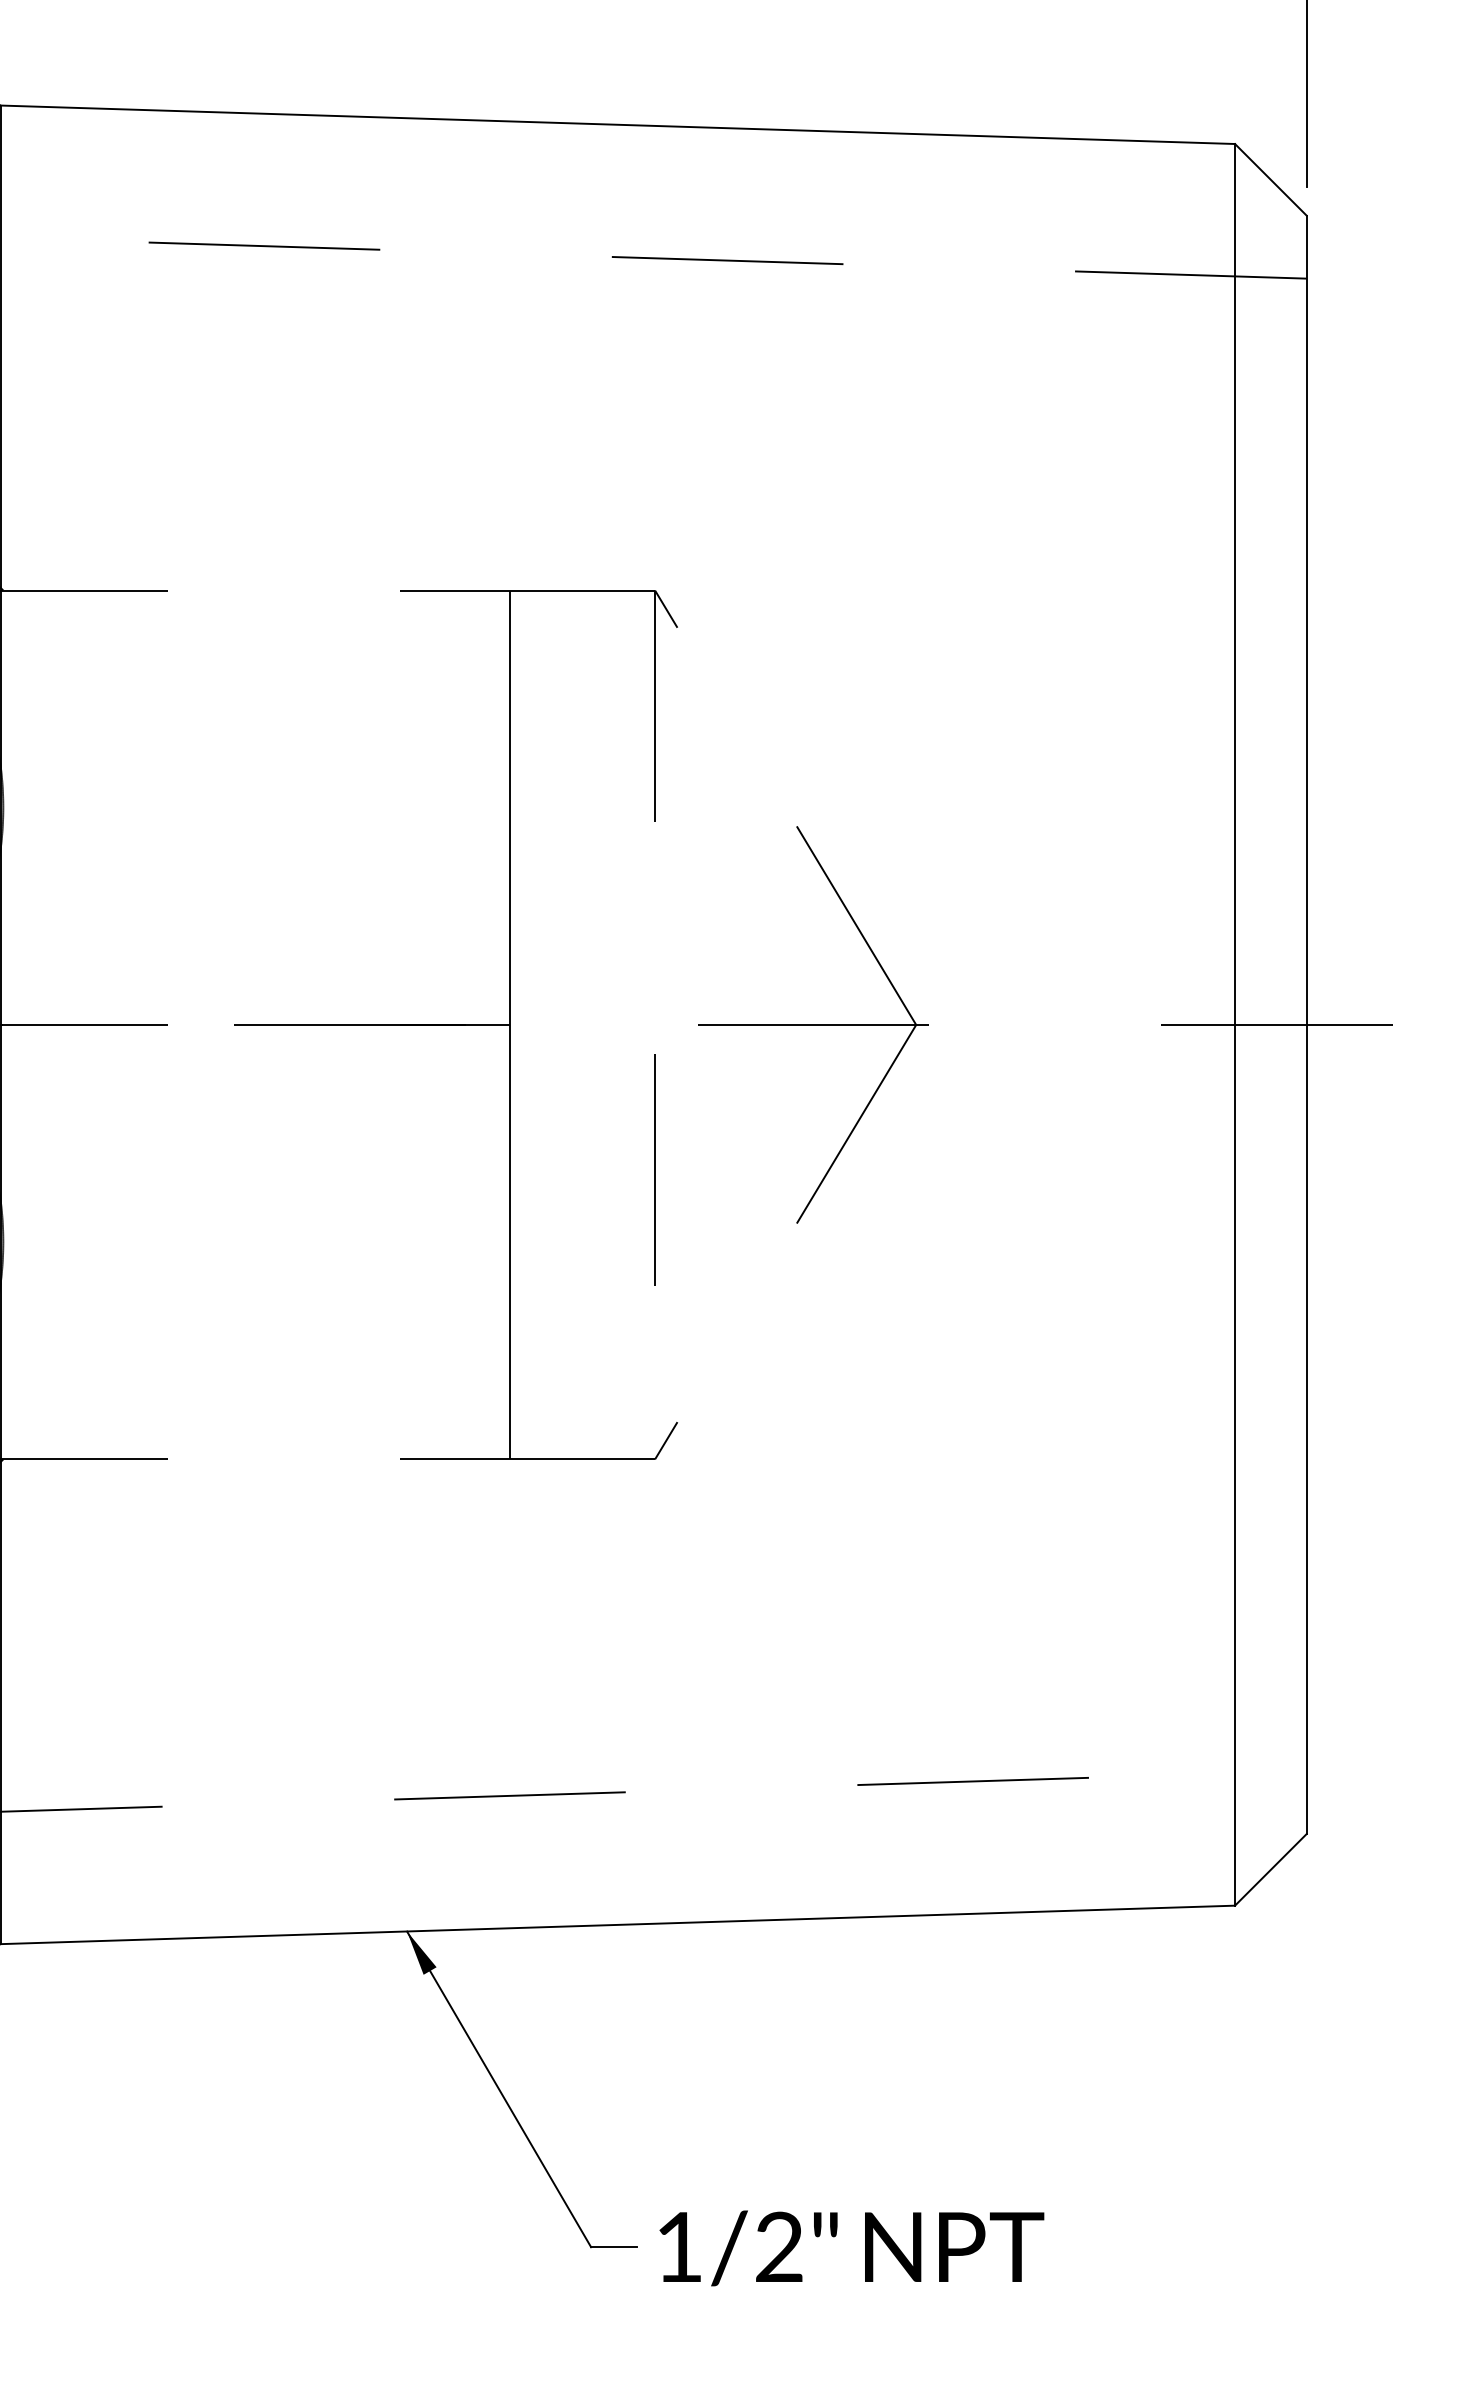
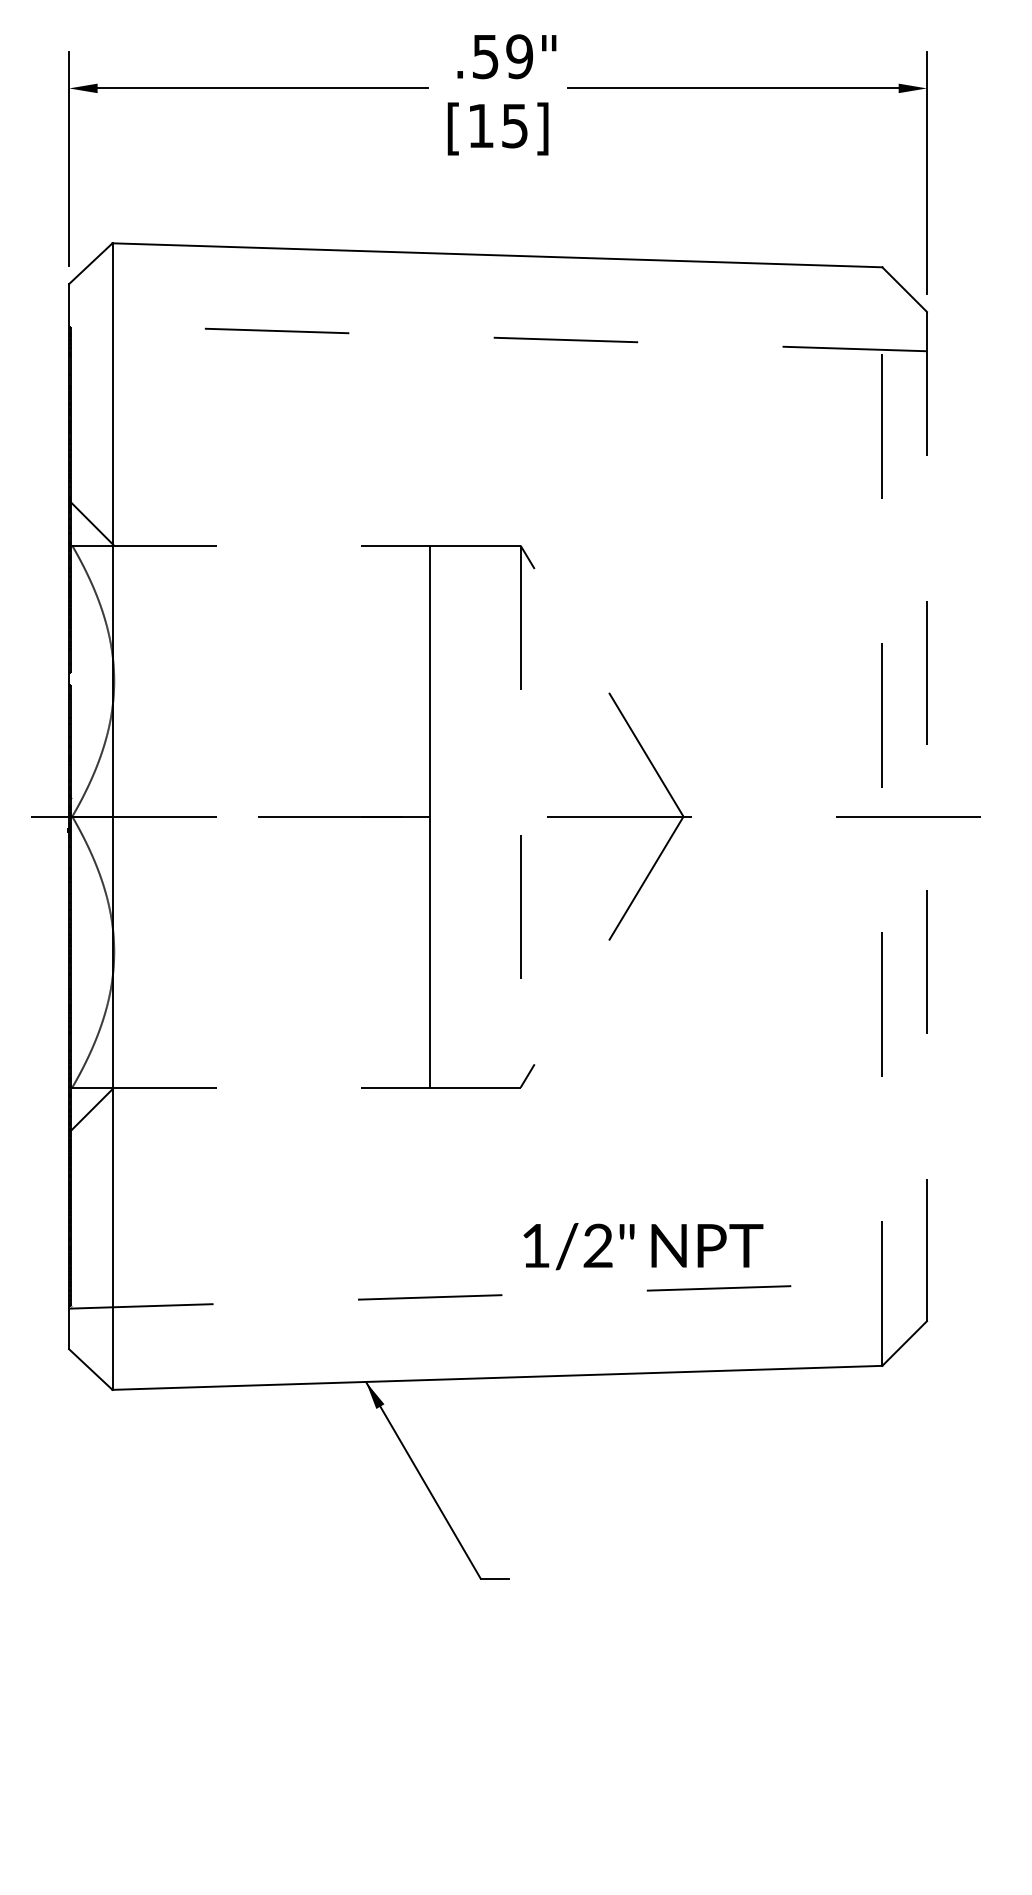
line: (1235, 1024) -> (882, 816), solid -> dashed
line: (1305, 1024) -> (926, 816), solid -> dashed
text: (852, 2248) -> (643, 1246), moved

